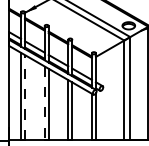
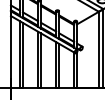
line: (25, 97) -> (23, 55), dashed -> solid
line: (44, 103) -> (37, 59), dashed -> solid

